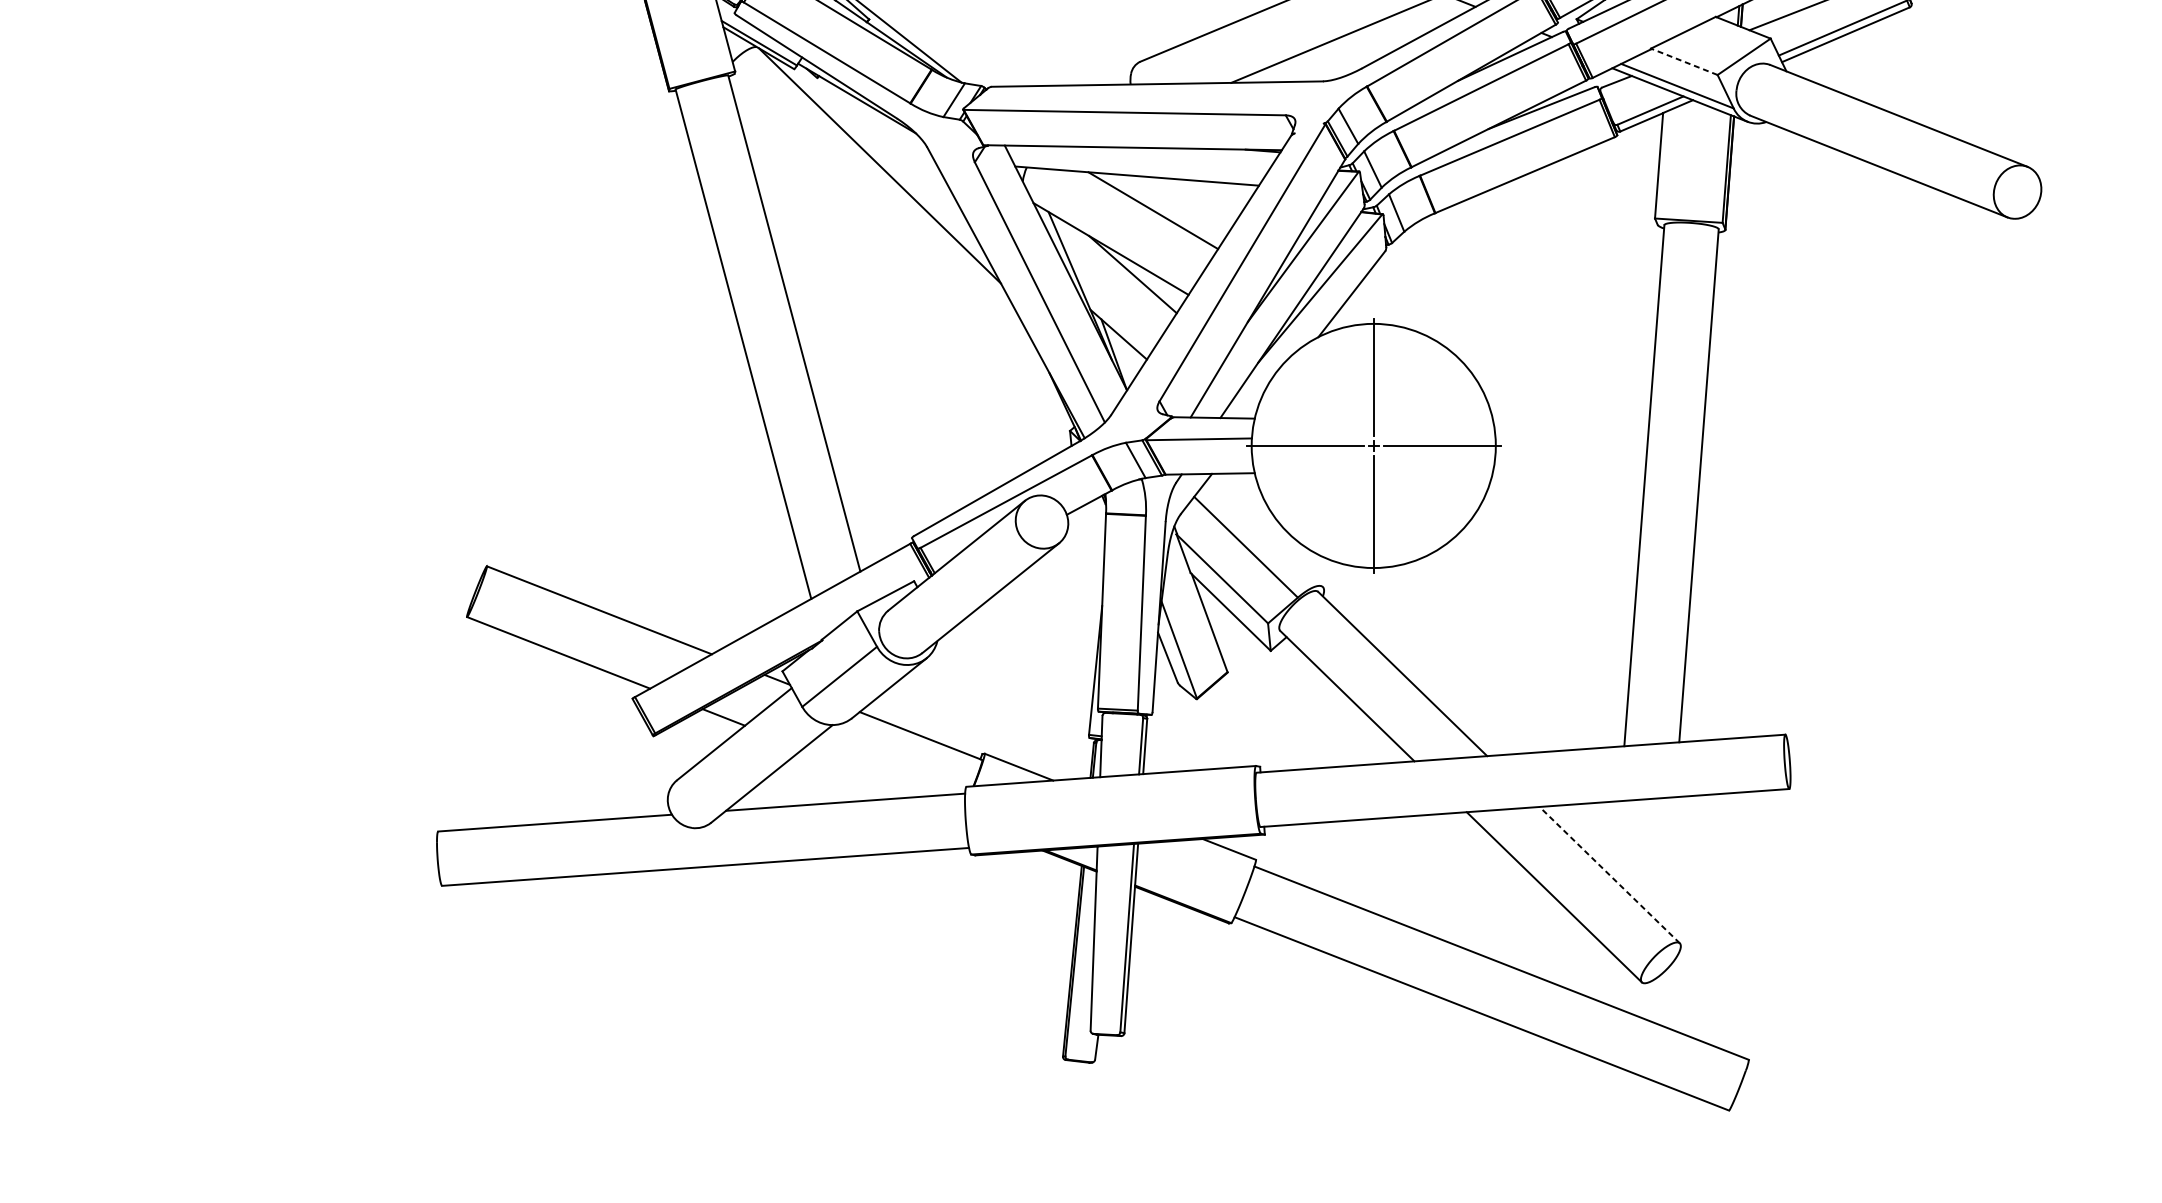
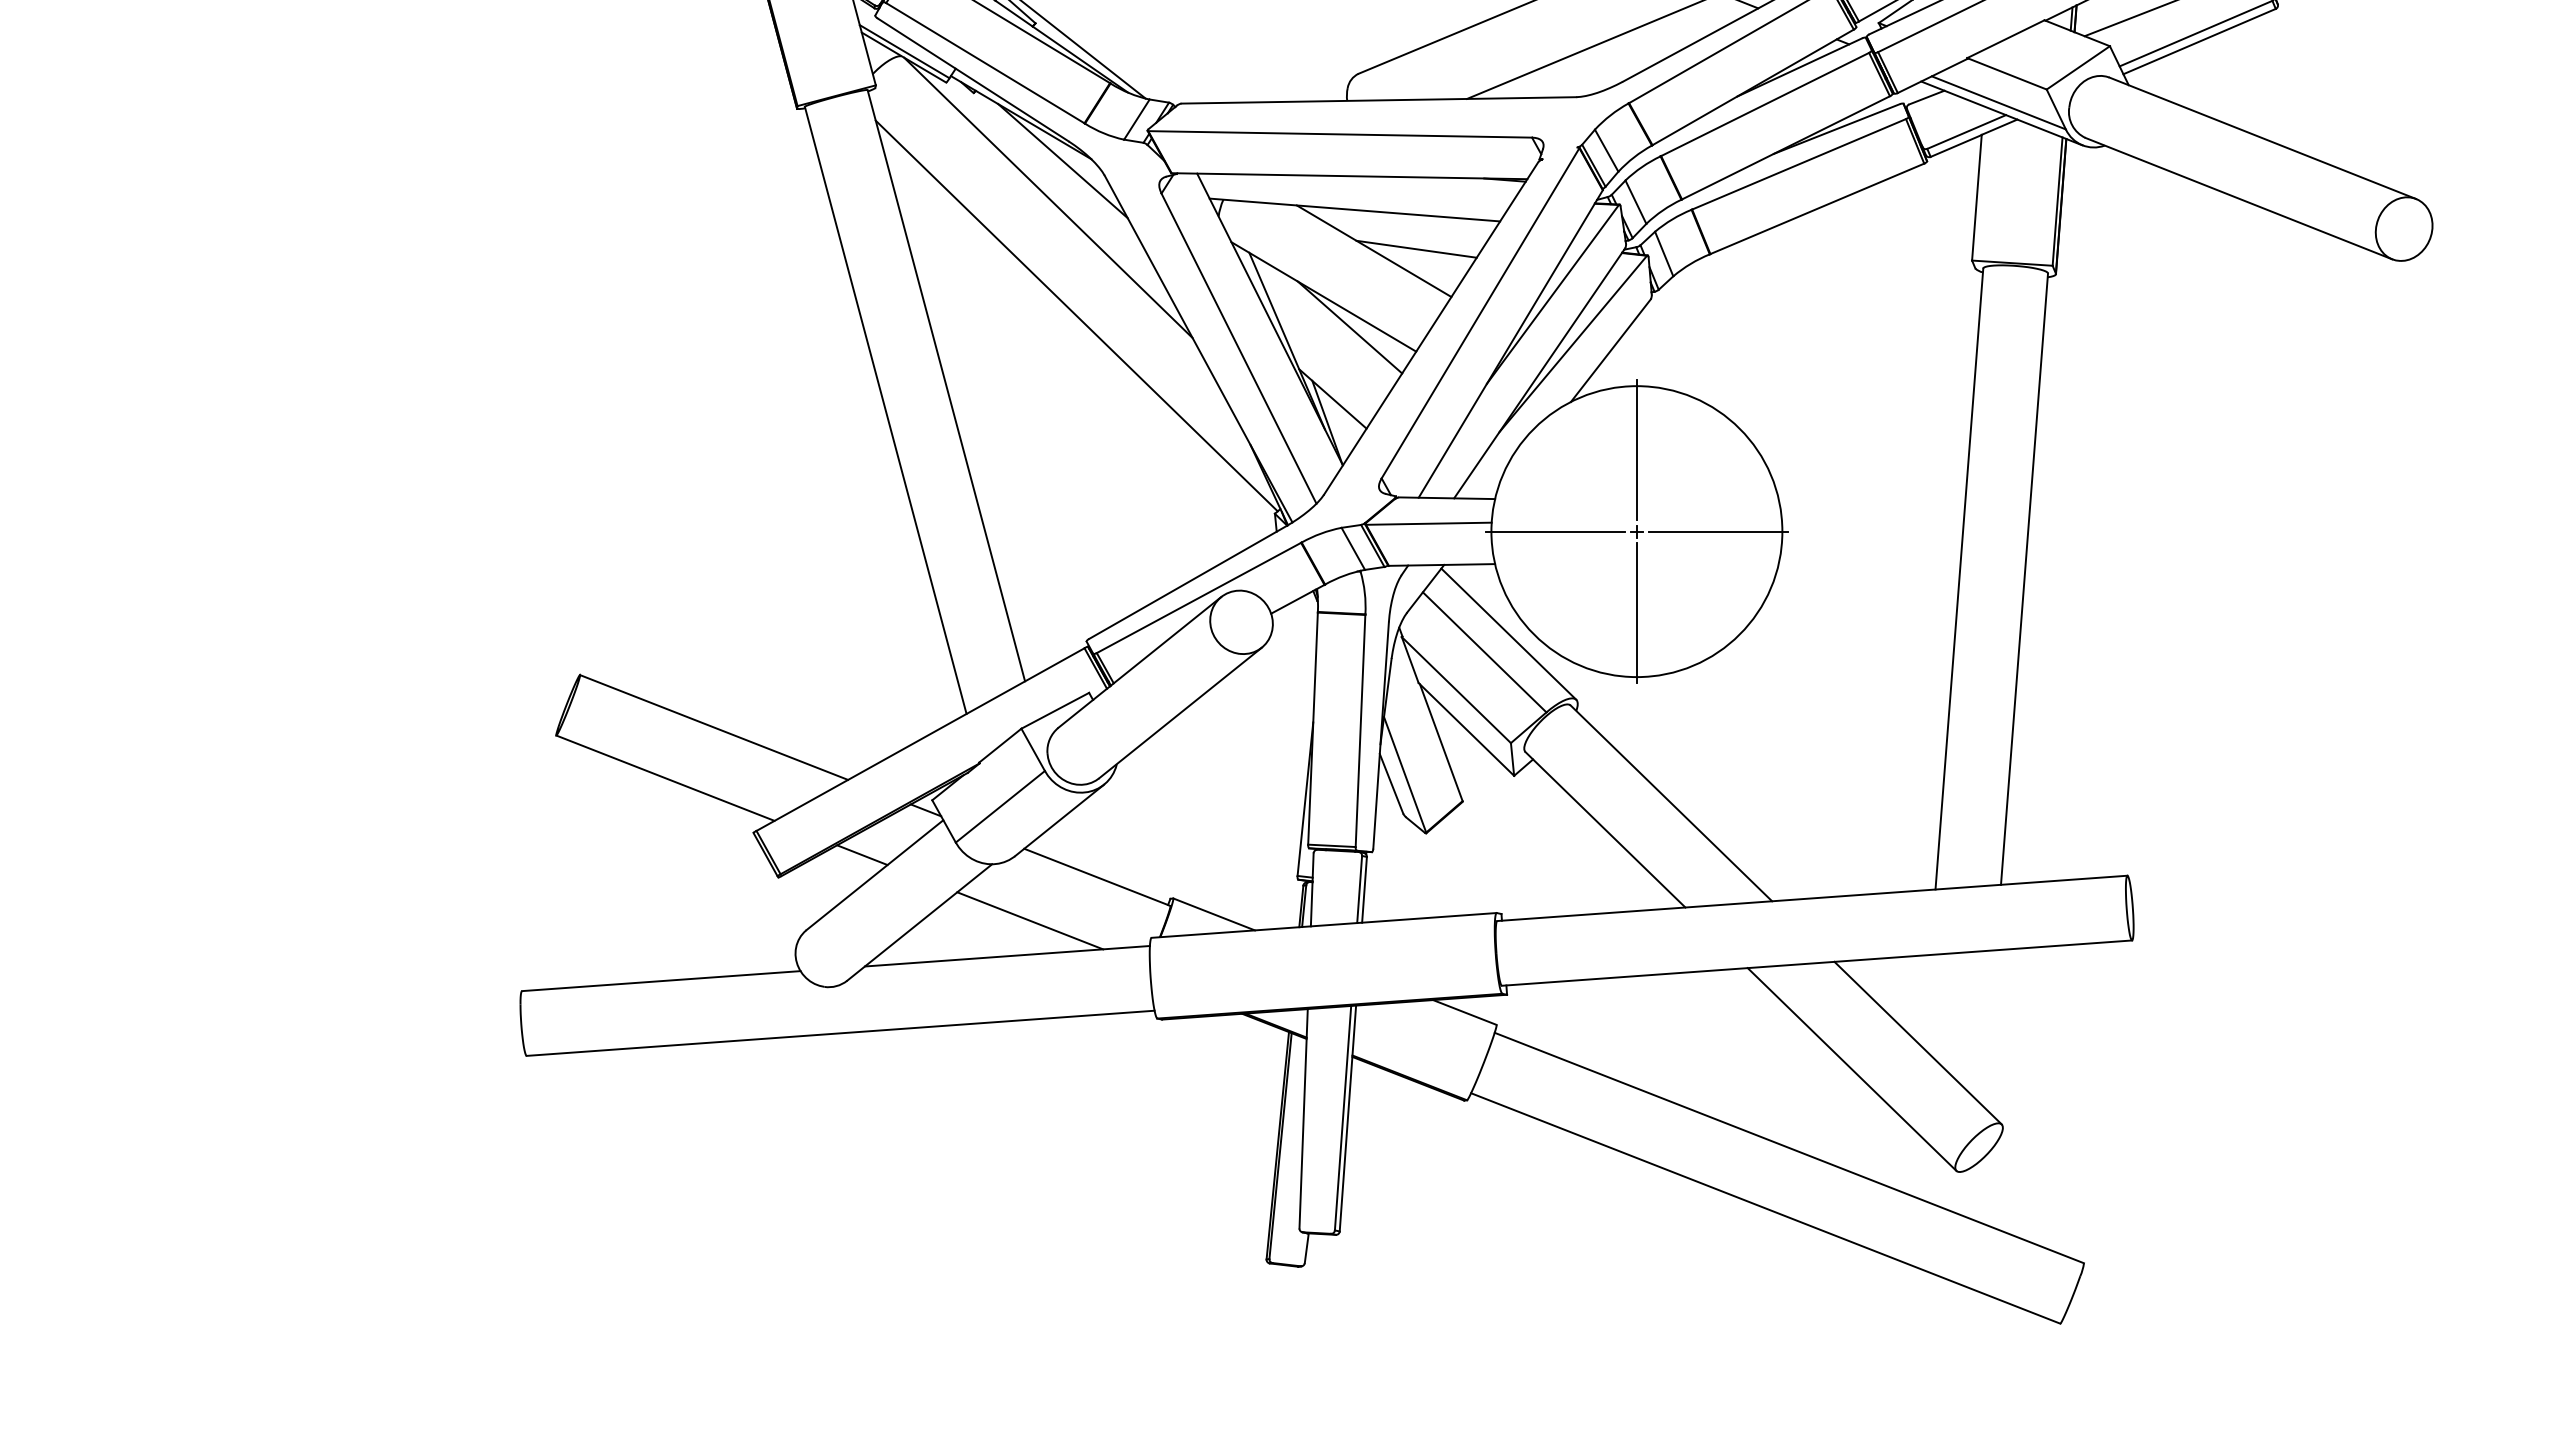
line: (1684, 61) -> (2007, 73), dashed -> solid
line: (891, 135) -> (1062, 161), added
line: (1188, 208) -> (1416, 248), added
line: (903, 264) -> (1076, 315), added
line: (1266, 531) -> (1508, 633), added
line: (864, 772) -> (1030, 920), added
line: (1610, 875) -> (1918, 1043), dashed -> solid

